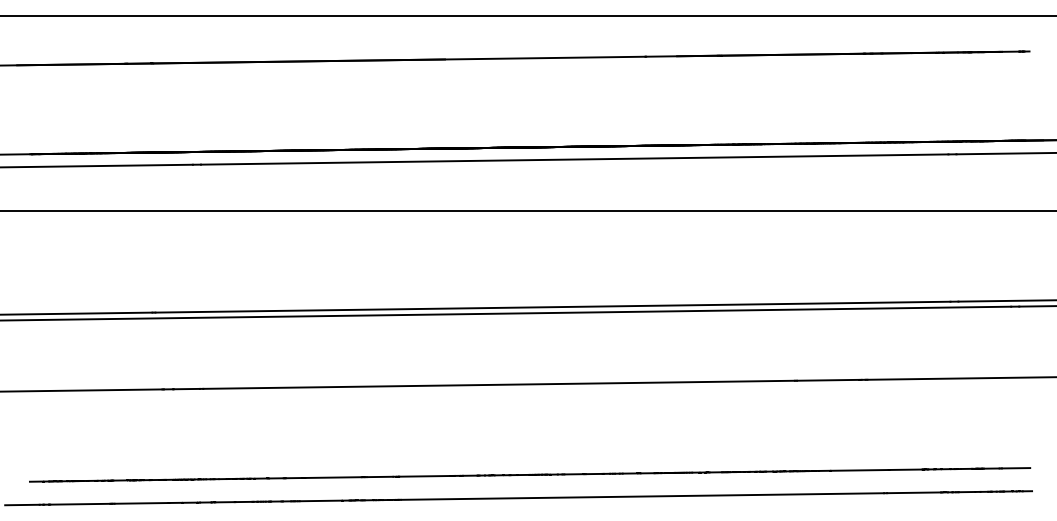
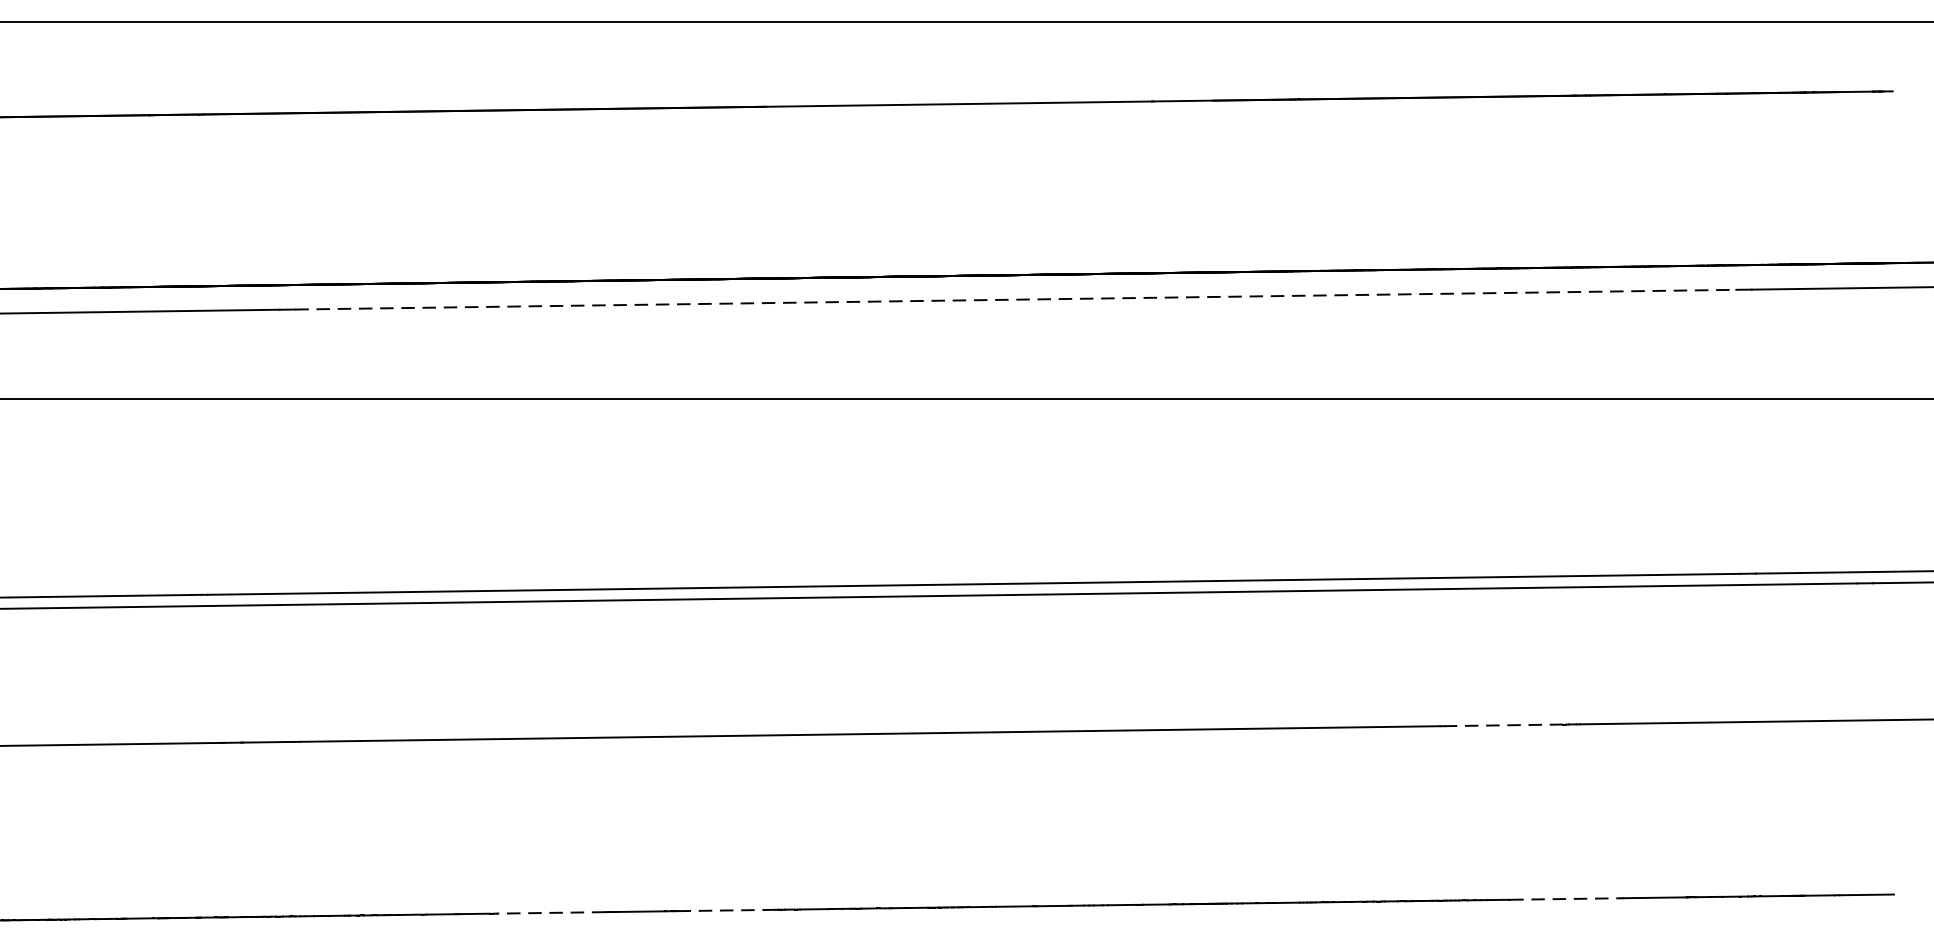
line: (574, 159) -> (1015, 299), solid -> dashed
line: (827, 380) -> (1503, 725), solid -> dashed
line: (859, 470) -> (1564, 899), solid -> dashed
line: (424, 476) -> (726, 910), solid -> dashed
line: (333, 477) -> (550, 912), solid -> dashed

